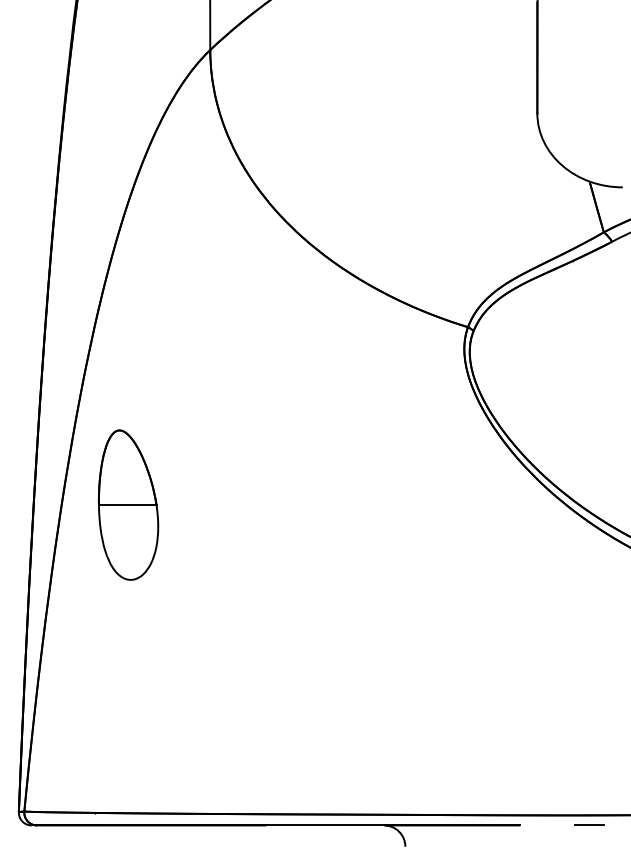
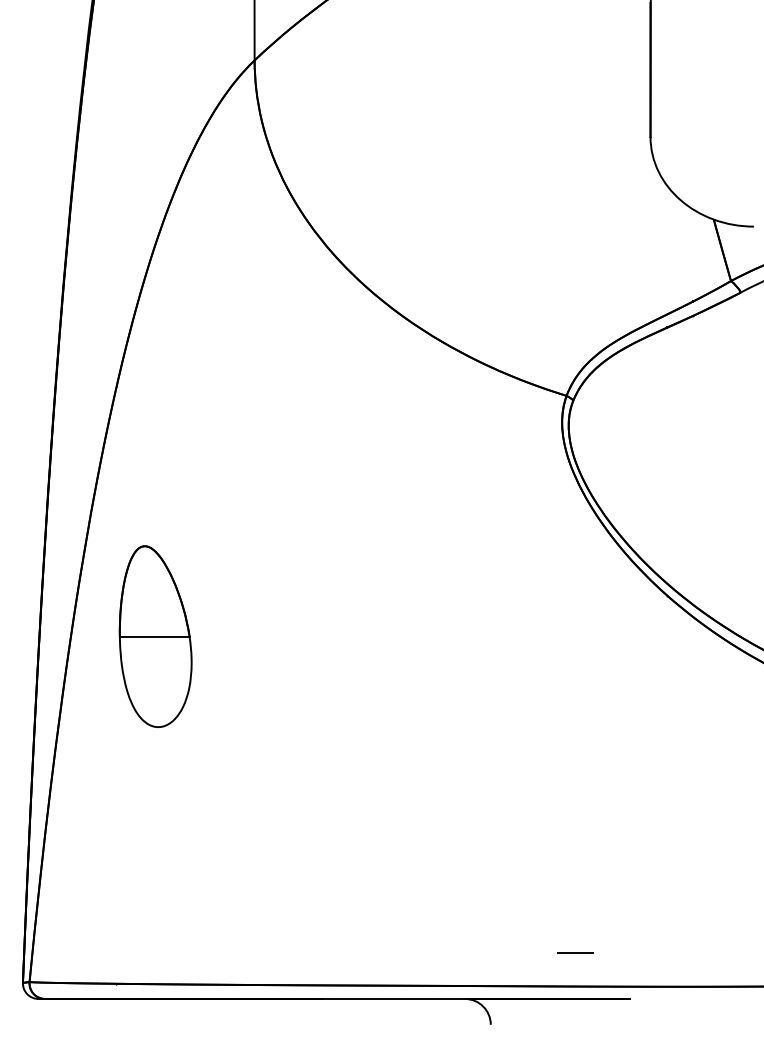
part: (128, 504) -> (155, 635), moved
line: (589, 824) -> (575, 951), moved

